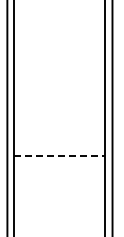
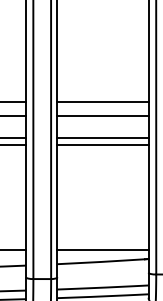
line: (58, 114) -> (102, 102), added
line: (58, 127) -> (102, 115), added
line: (58, 150) -> (102, 138), added
line: (59, 156) -> (103, 144), dashed -> solid

